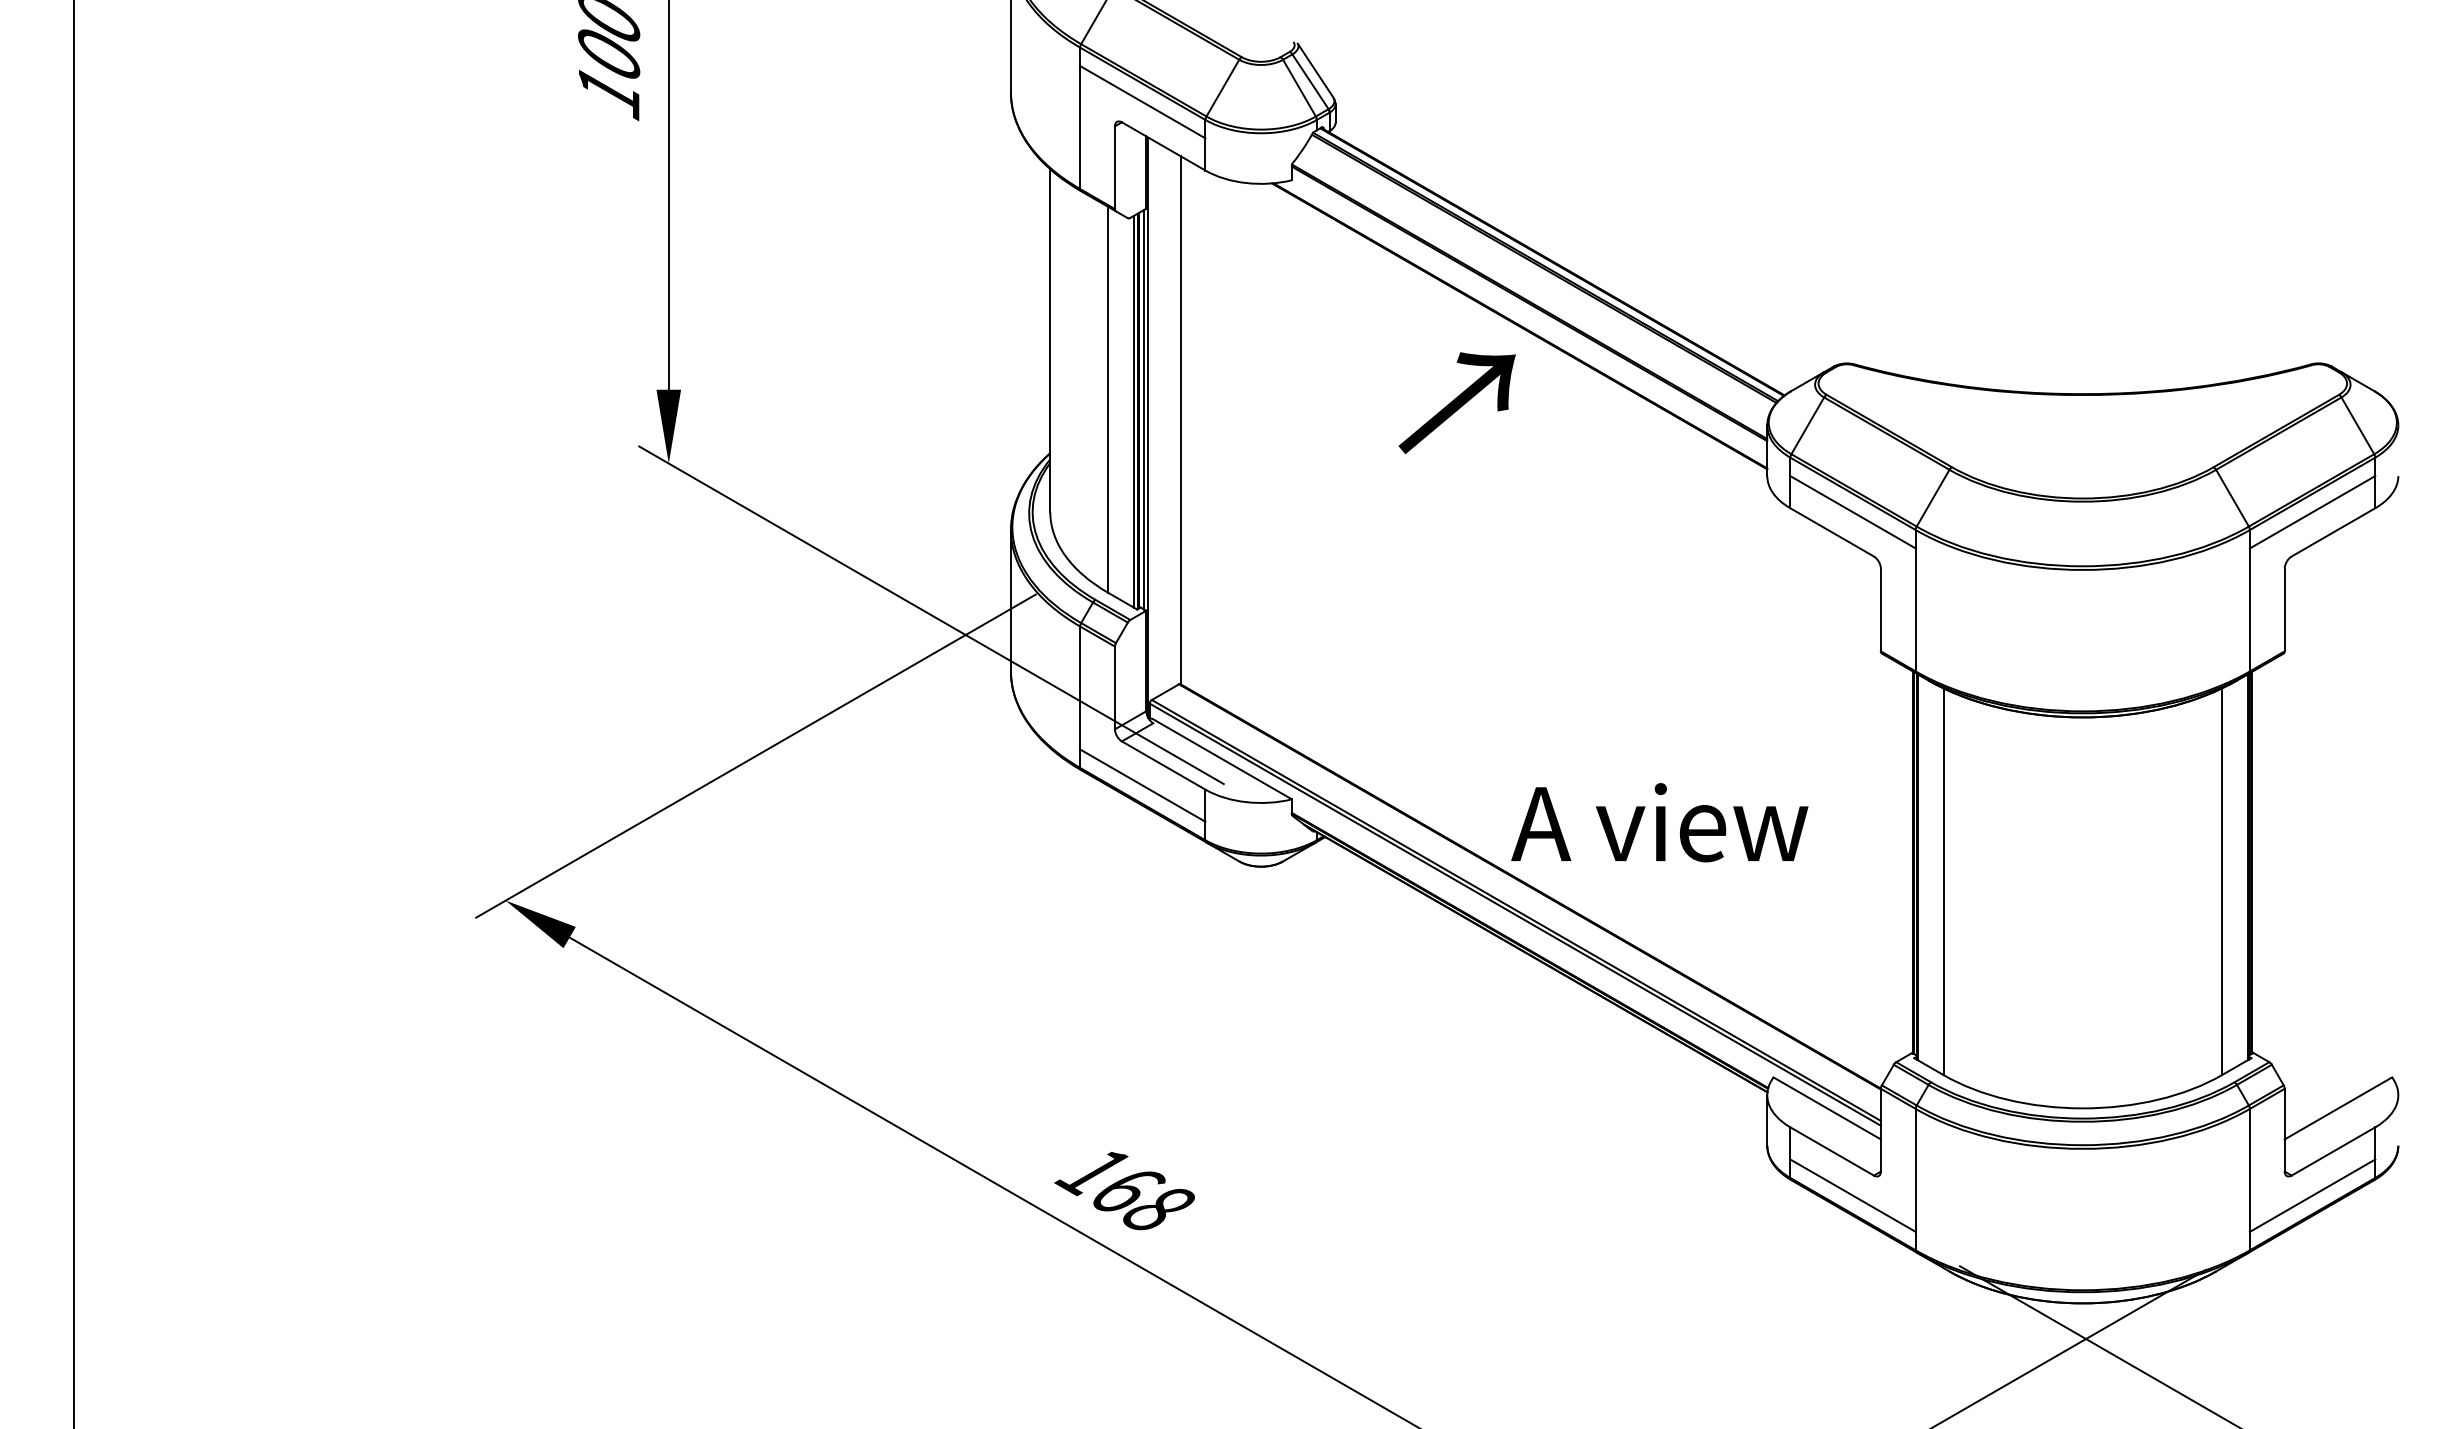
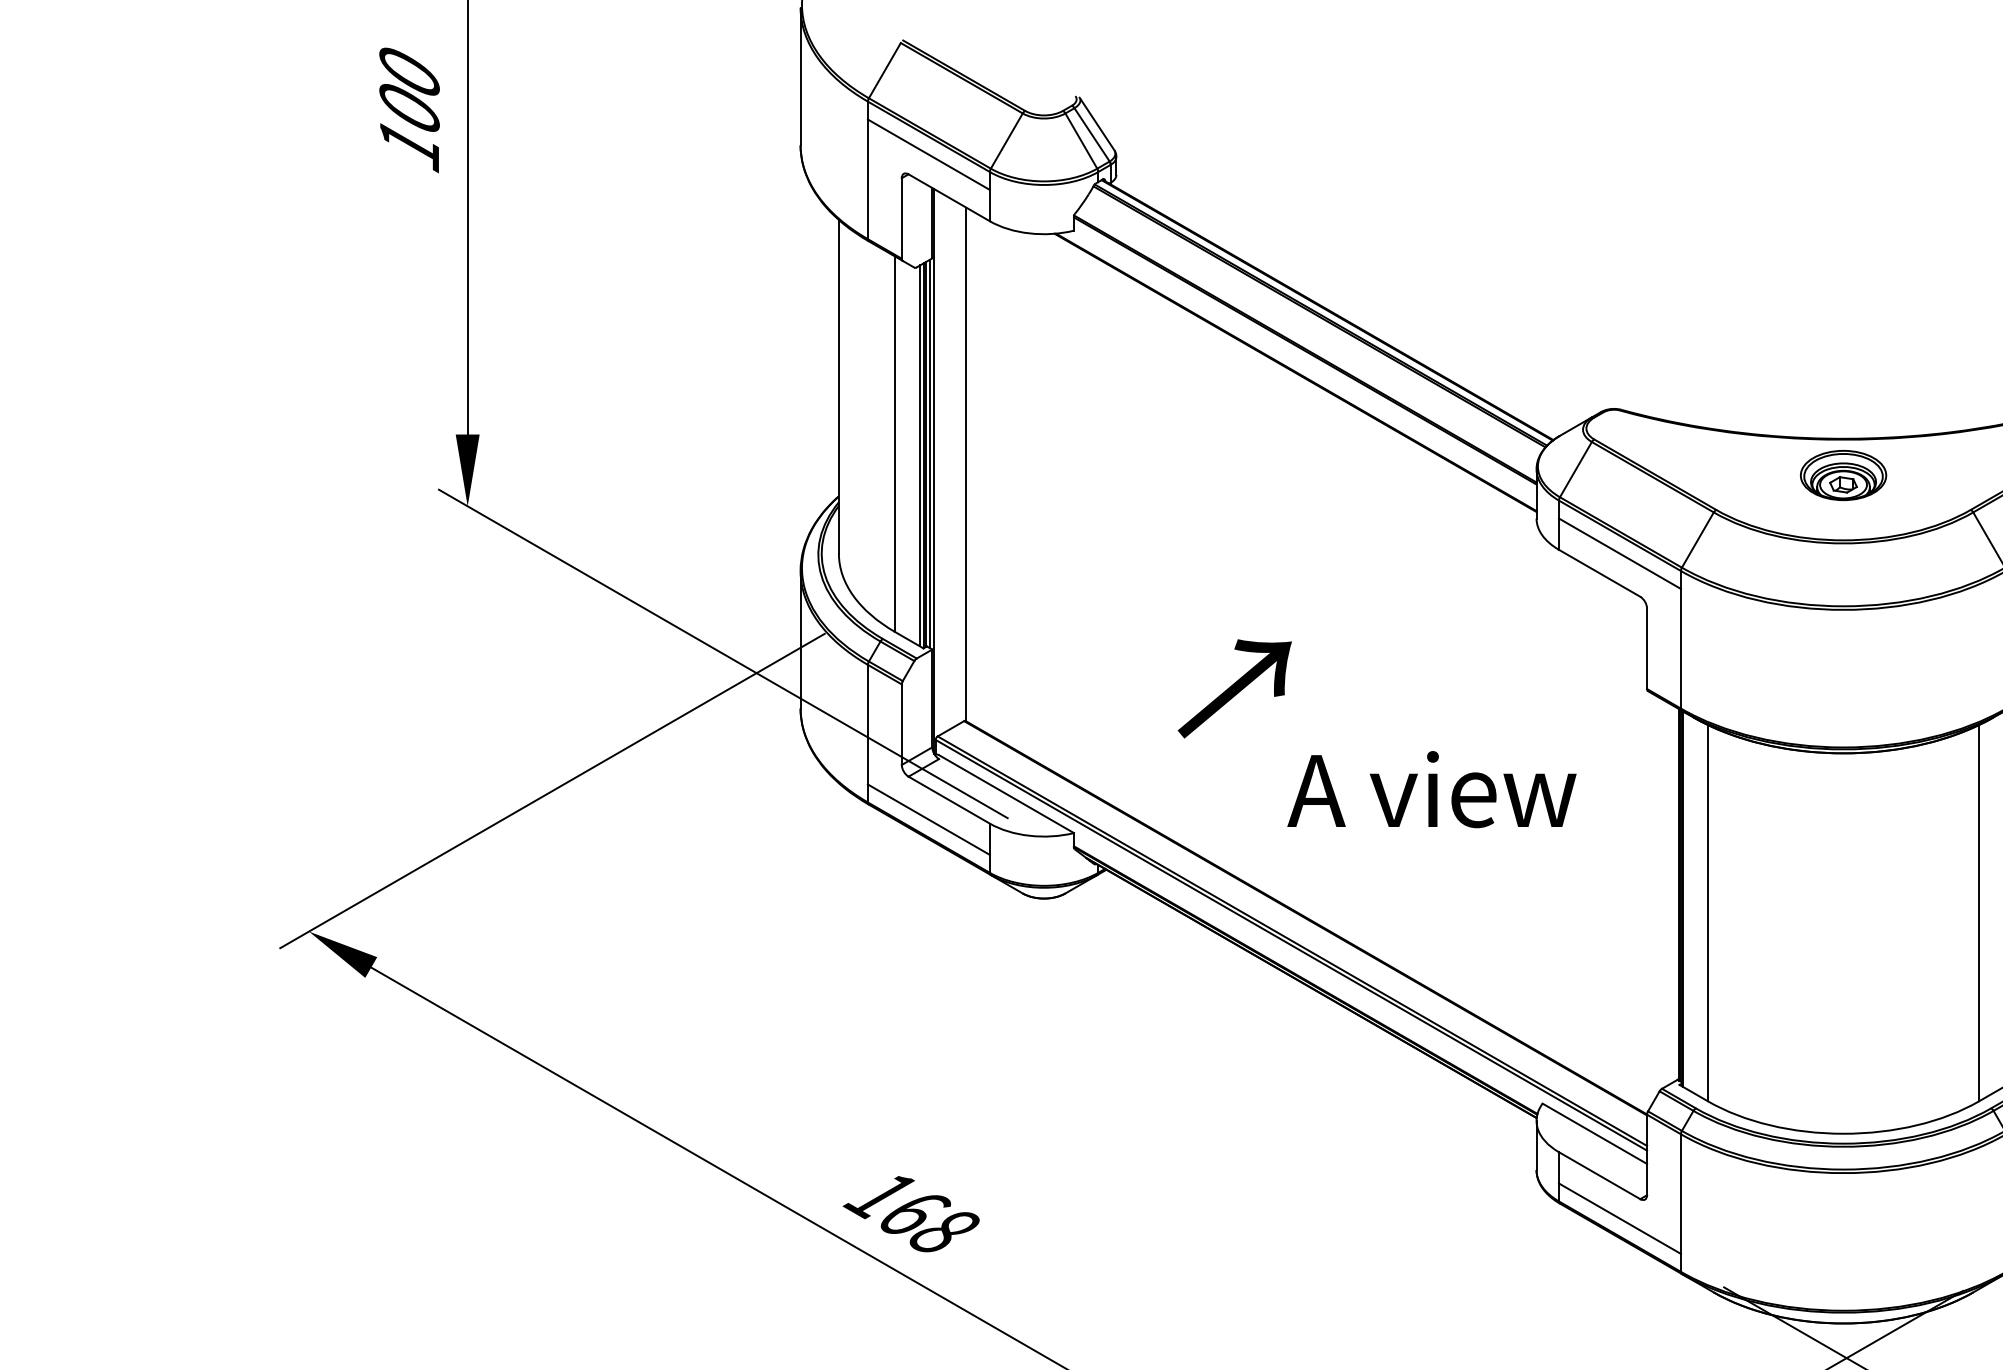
text: (1456, 403) -> (1234, 689), moved
part: (2082, 431) -> (1843, 475), added
text: (1659, 822) -> (1431, 789), moved

